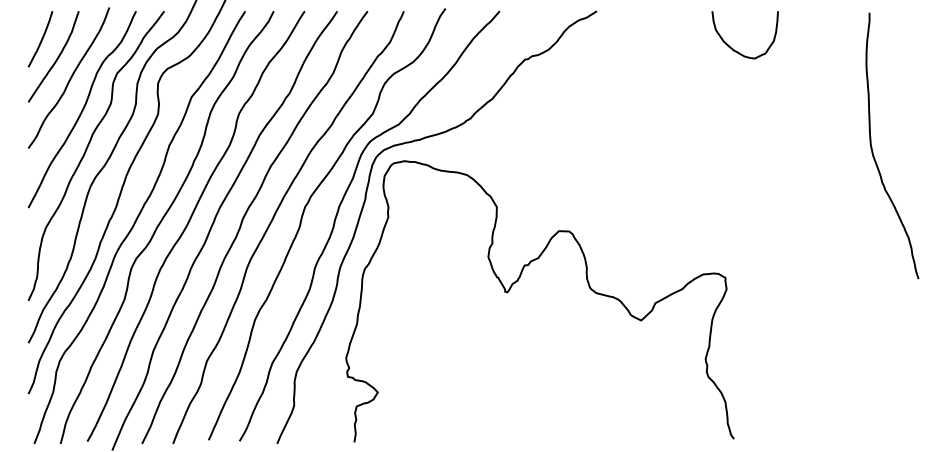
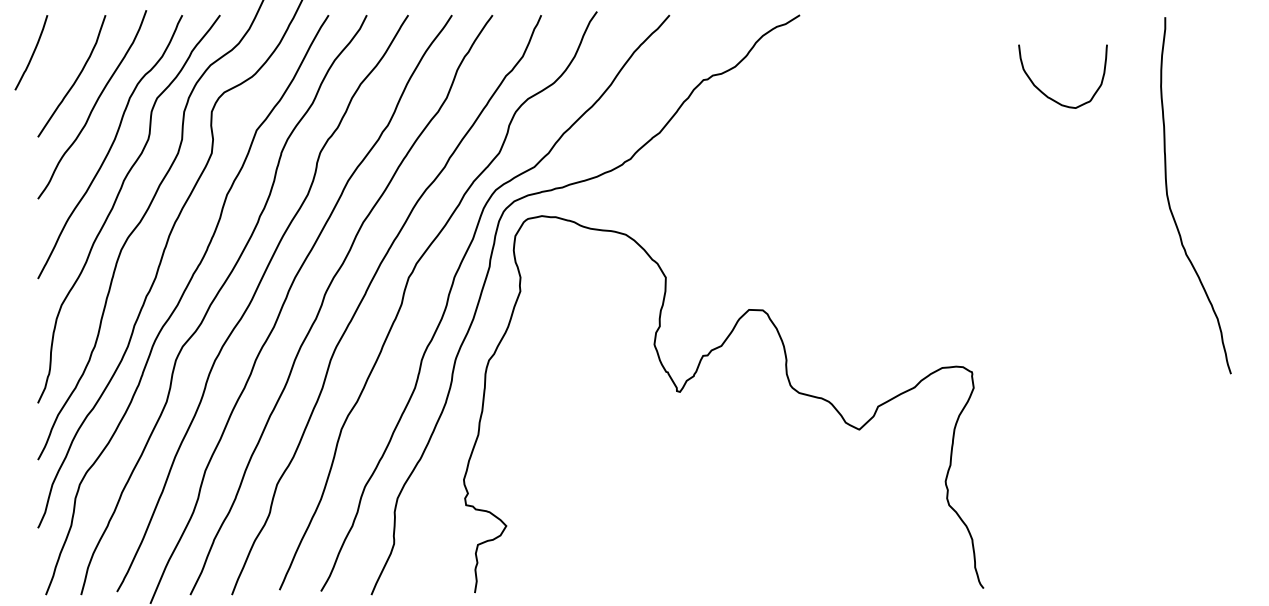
curve: (41, 39) -> (32, 53), moved
curve: (736, 50) -> (1051, 97), moved

